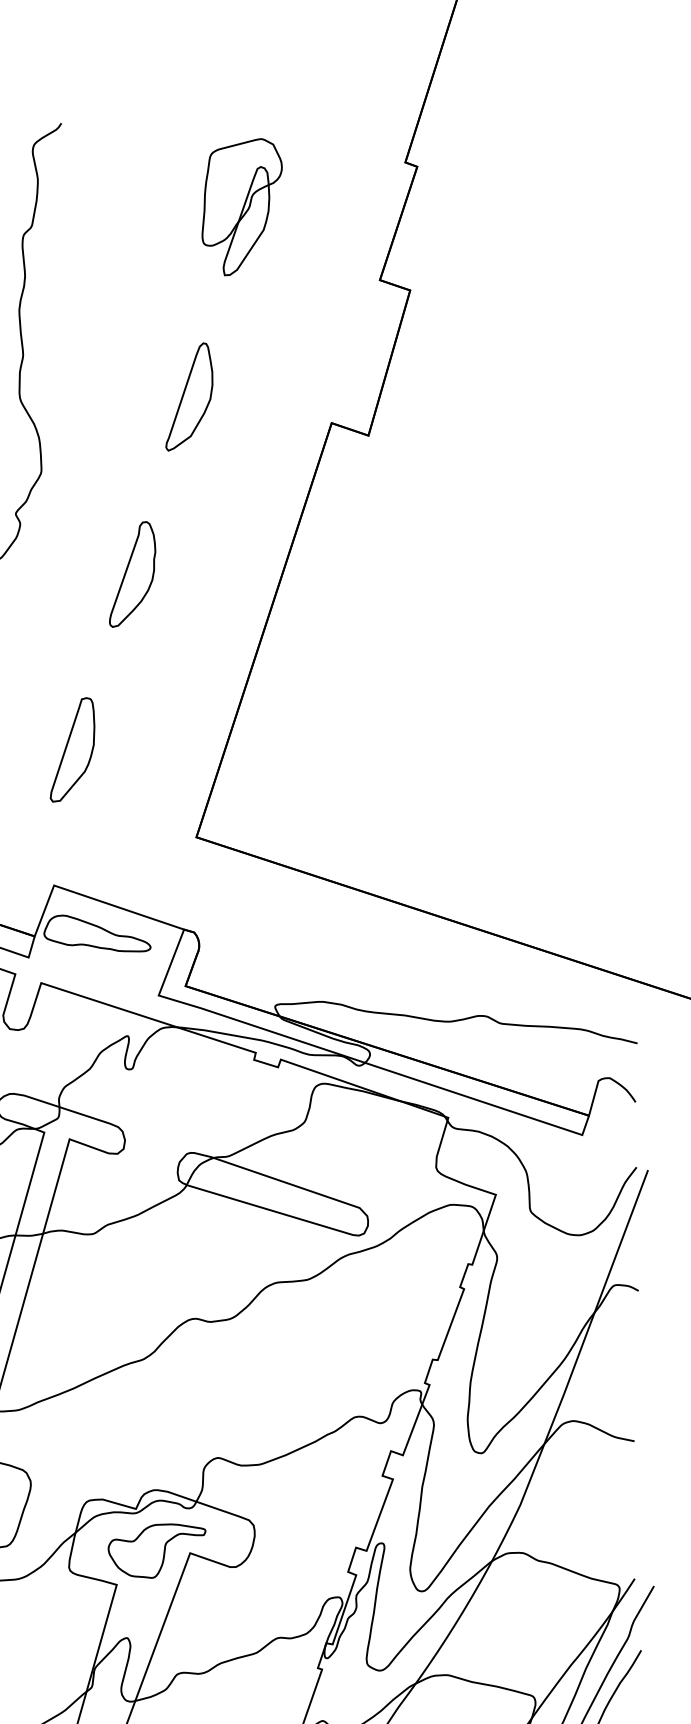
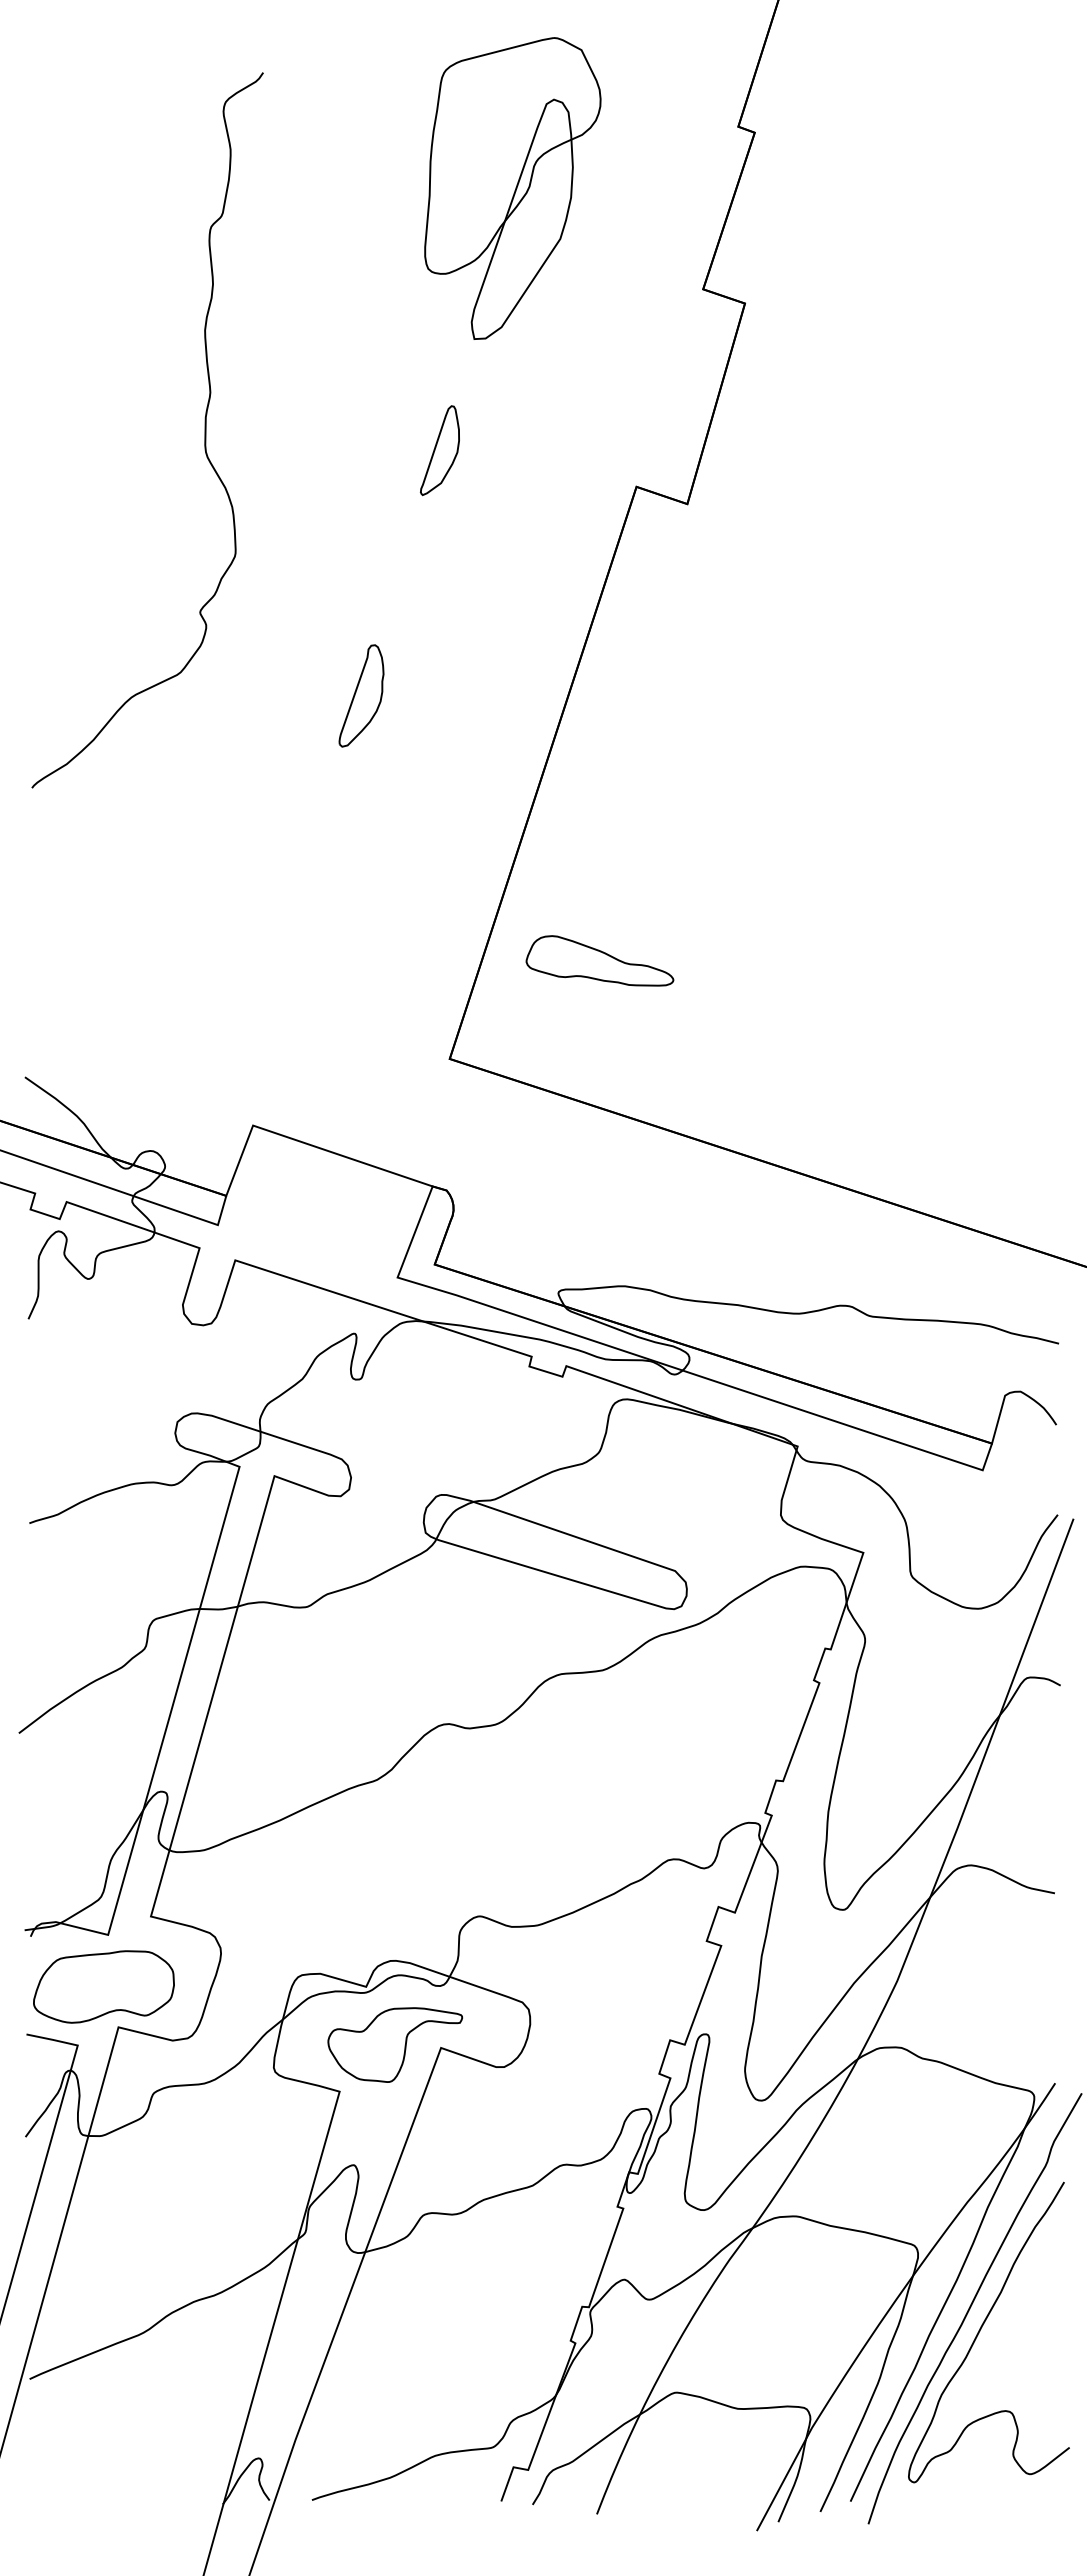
part: (241, 207) -> (512, 188), size x1.6
part: (189, 396) -> (439, 450), size x0.6
part: (132, 574) -> (361, 695), size x0.7
part: (72, 749) -> (278, 937), removed
part: (97, 933) -> (599, 960), moved

